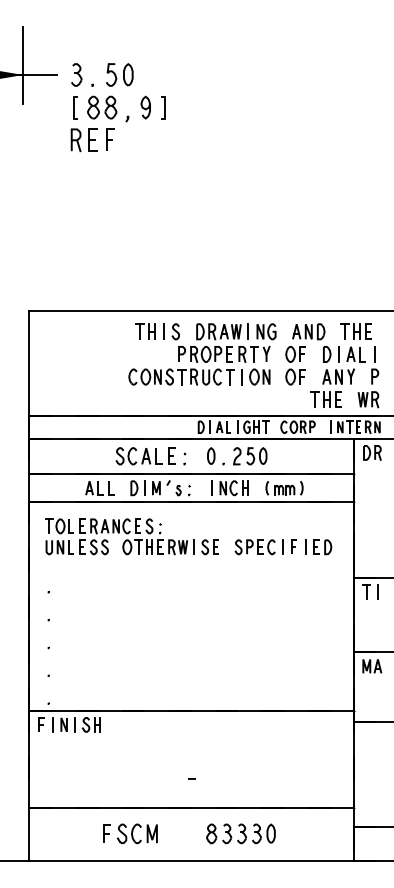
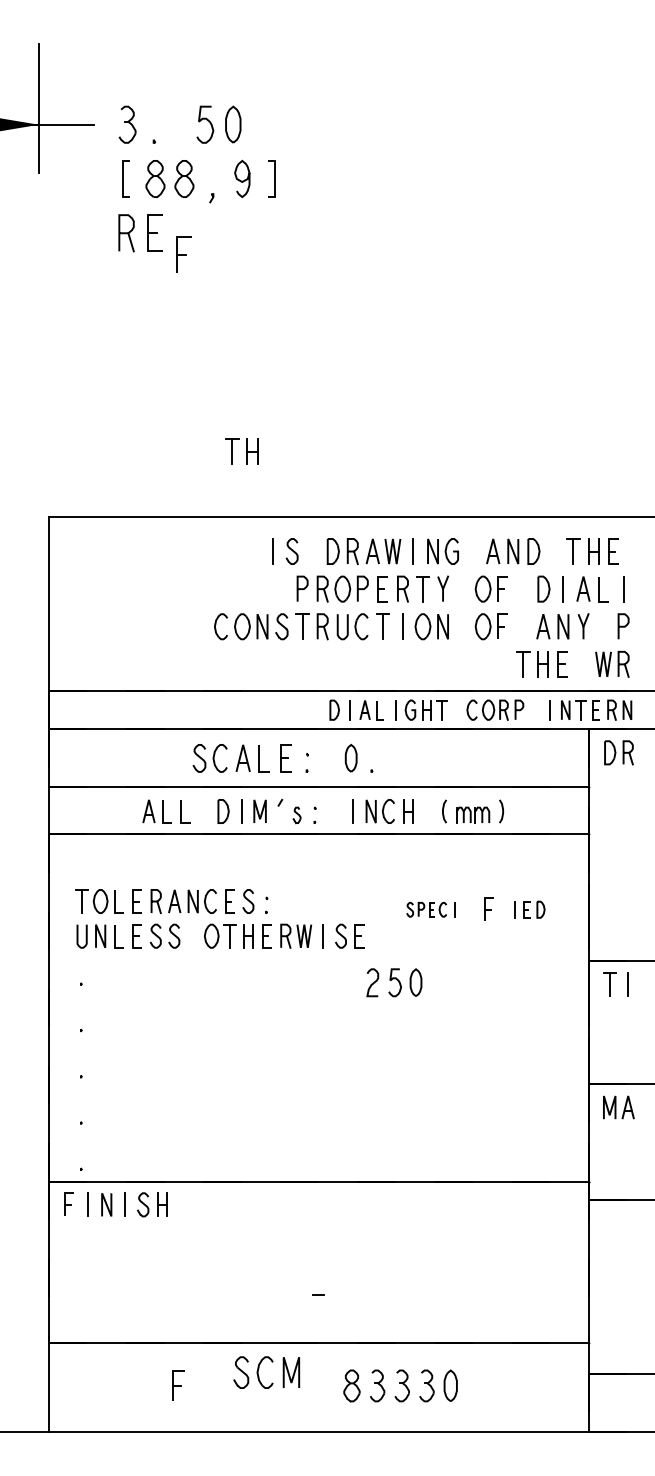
part: (119, 74) -> (218, 123), moved
part: (110, 139) -> (183, 253), moved
part: (145, 331) -> (241, 451), moved
part: (250, 456) -> (394, 983), moved
part: (131, 536) -> (218, 918), moved
part: (258, 547) -> (429, 910), size x0.6
part: (318, 547) -> (529, 910), size x0.7
part: (136, 833) -> (265, 1372), moved

